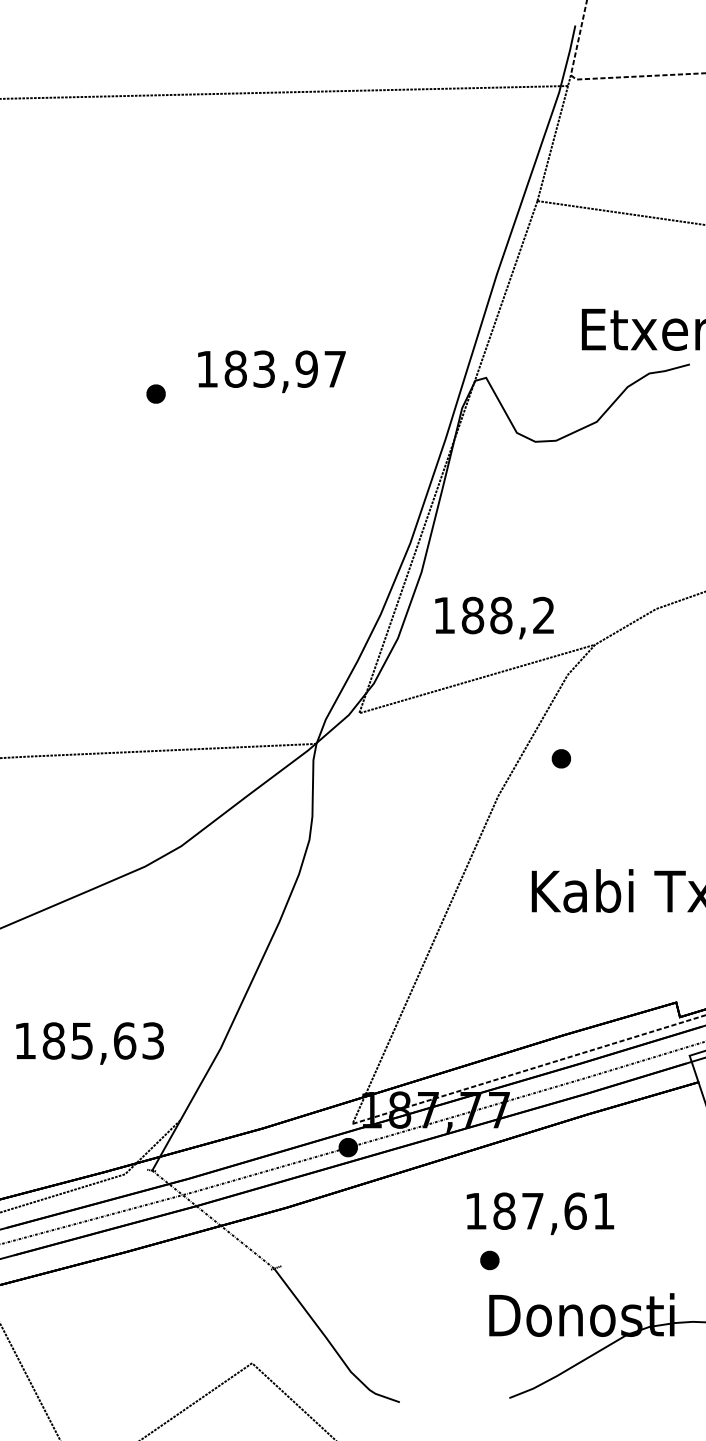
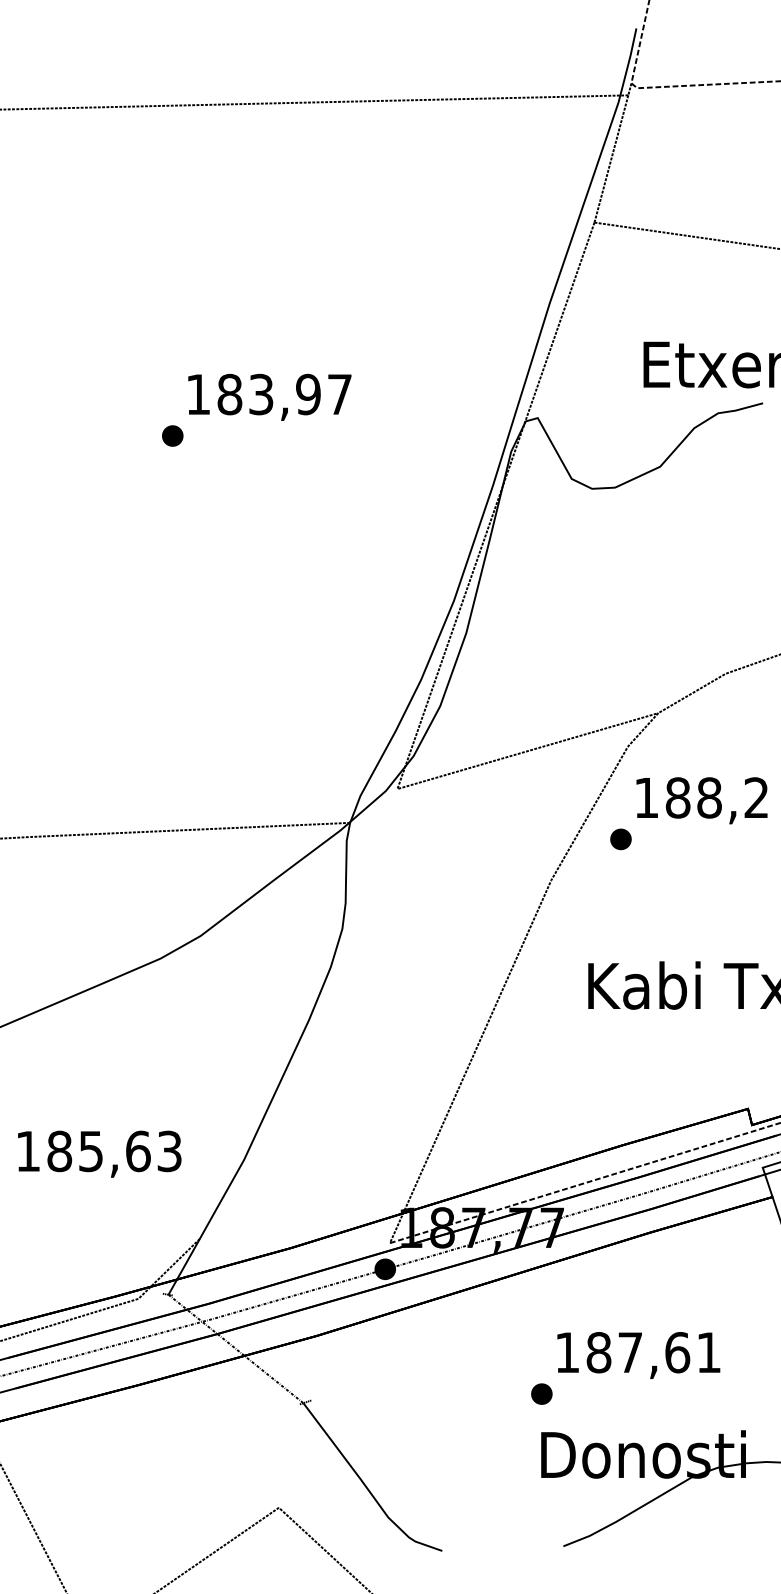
text: (271, 370) -> (269, 396), moved
text: (494, 617) -> (701, 800), moved
text: (540, 1213) -> (638, 1355), moved

